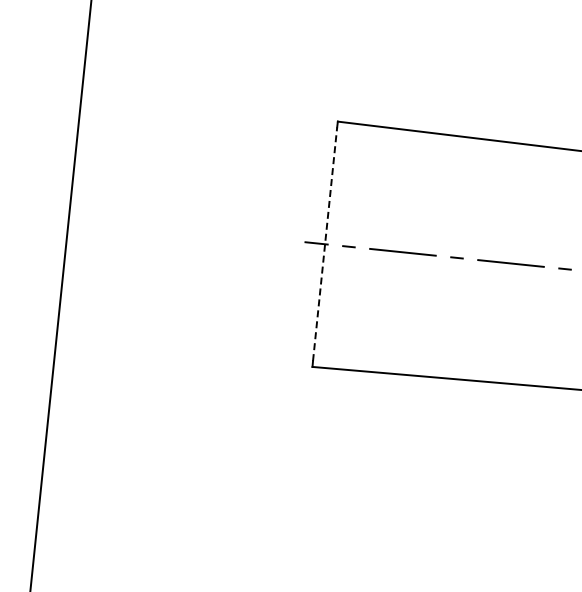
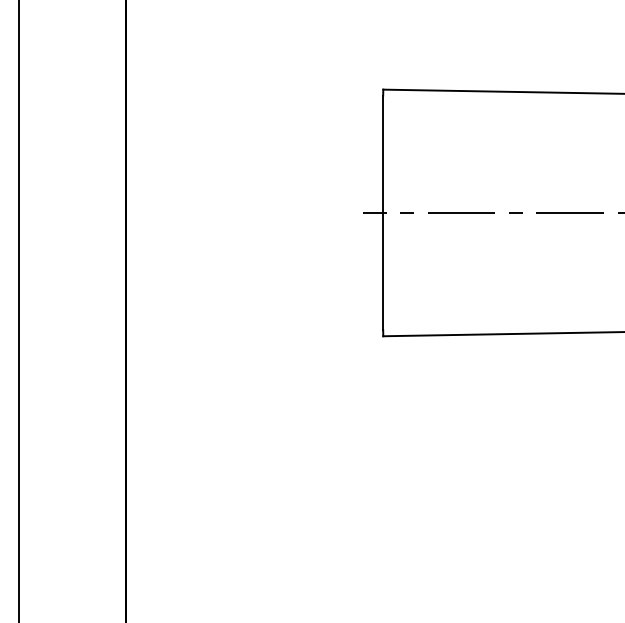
line: (325, 243) -> (383, 212), dashed -> solid

